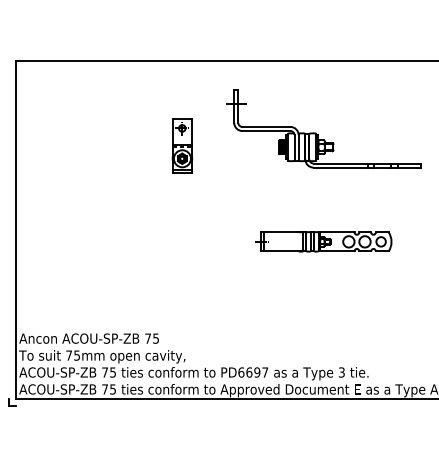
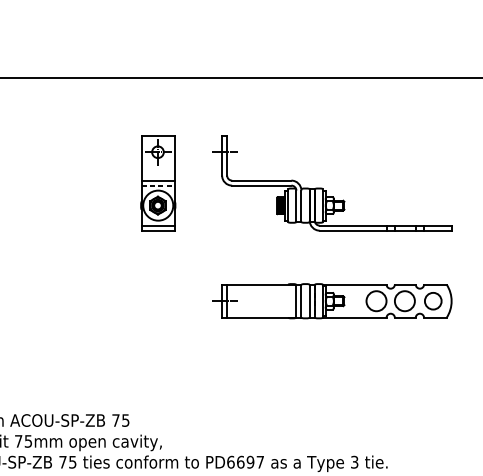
part: (318, 134) -> (325, 189), moved
part: (182, 145) -> (158, 182), size x1.43
part: (323, 241) -> (332, 300), size x1.43

